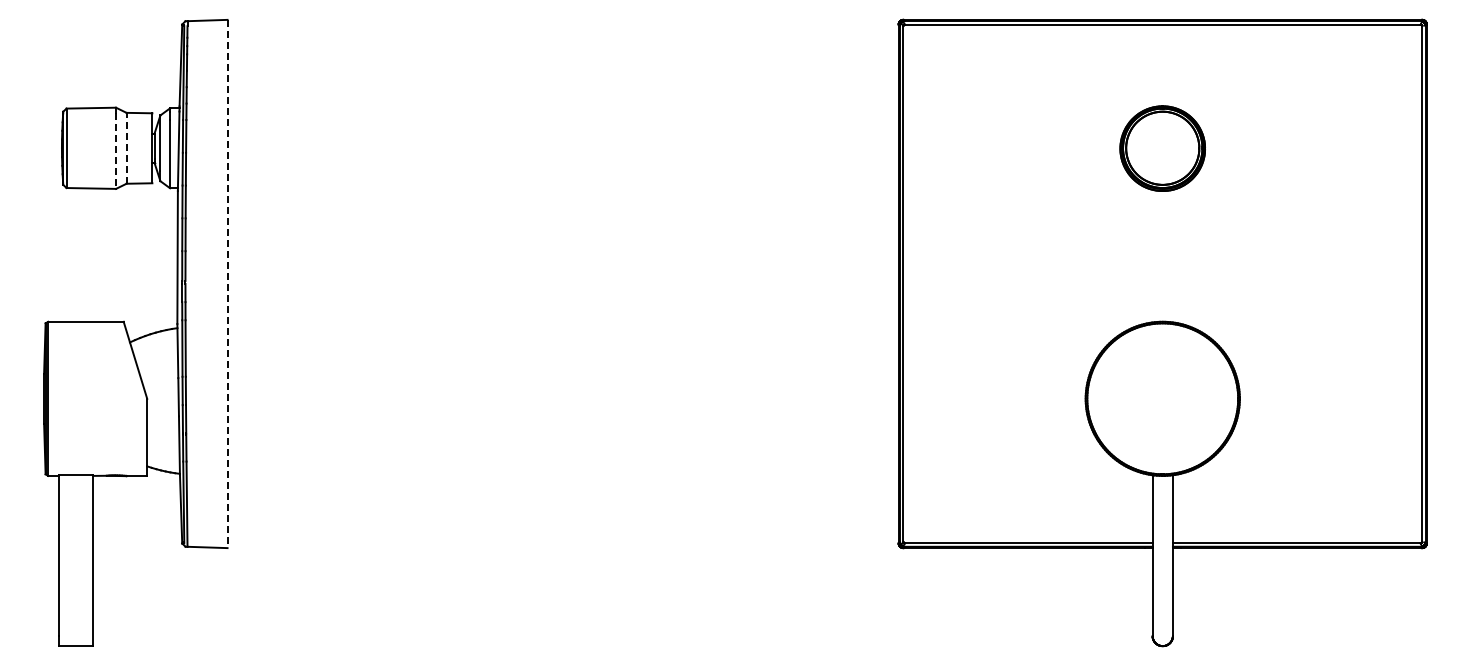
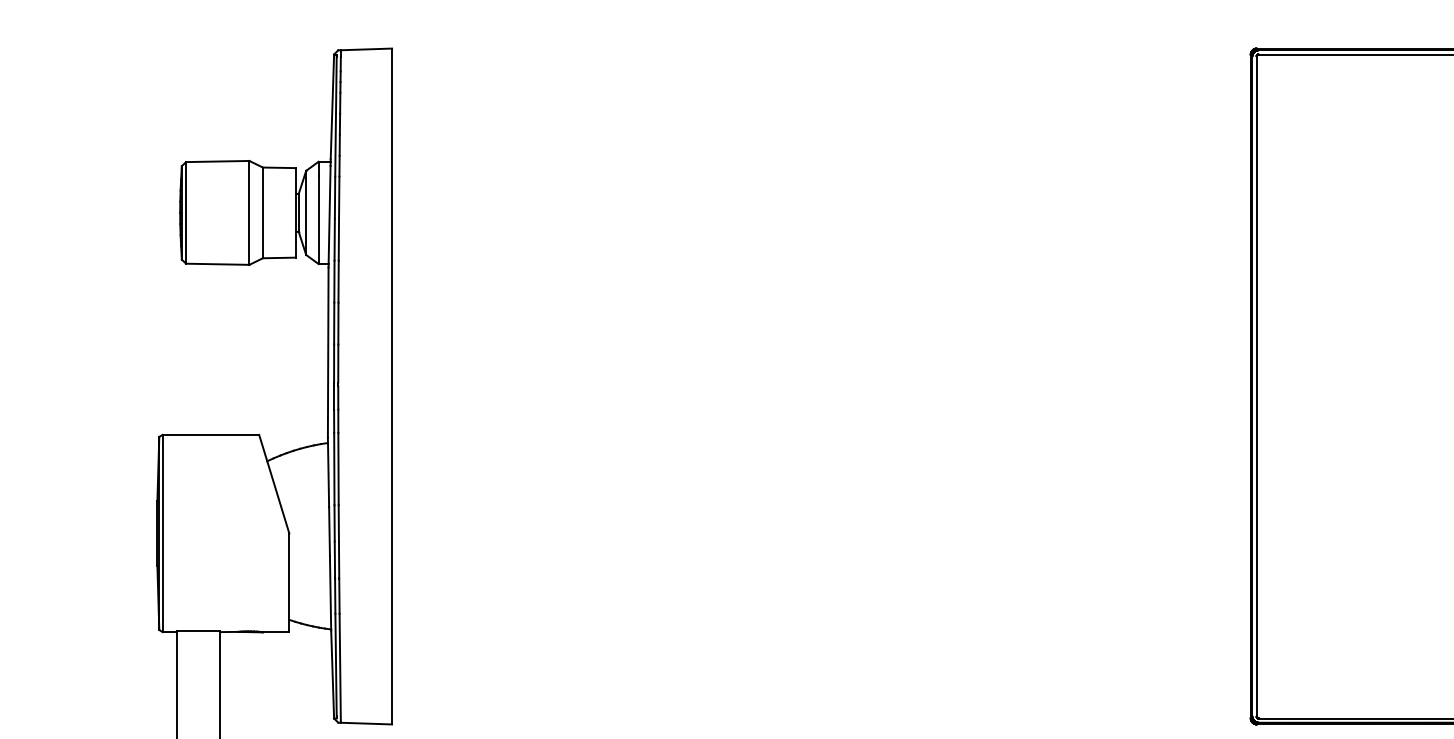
line: (126, 147) -> (262, 211), dashed -> solid
line: (116, 151) -> (250, 216), dashed -> solid
line: (227, 284) -> (392, 387), dashed -> solid

